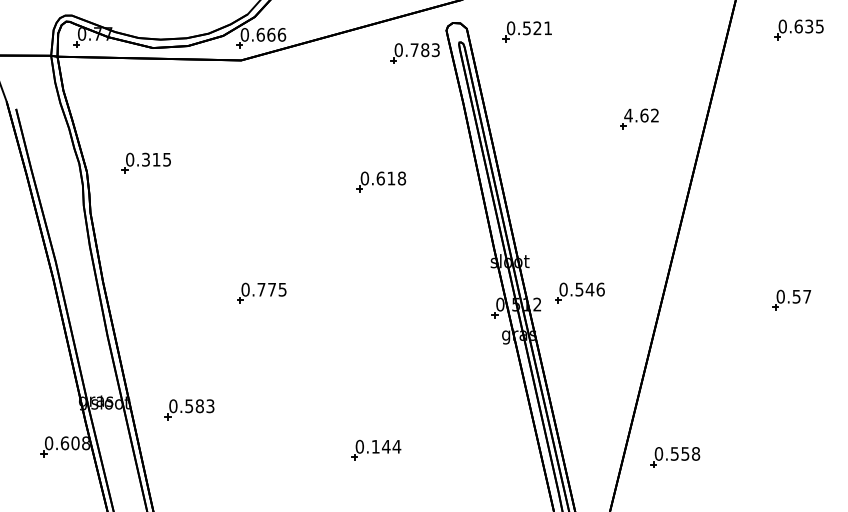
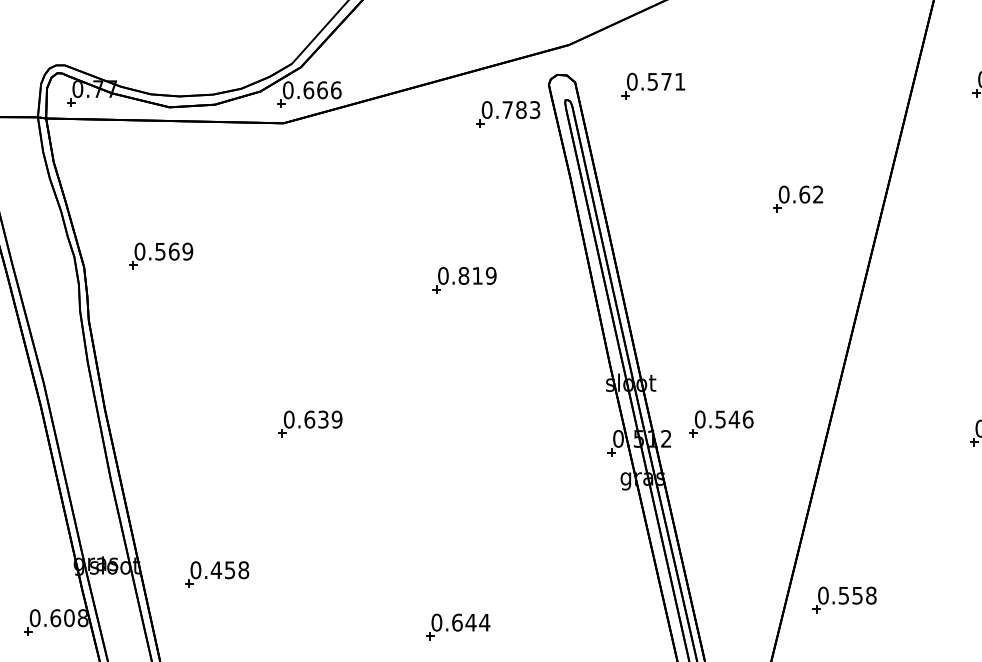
text: (537, 27) -> (666, 80), 0.521 -> 0.571
text: (628, 115) -> (784, 194), 4.62 -> 0.62
text: (156, 159) -> (174, 251), 0.315 -> 0.569
text: (391, 178) -> (477, 275), 0.618 -> 0.819
text: (271, 289) -> (322, 419), 0.775 -> 0.639
text: (199, 406) -> (229, 570), 0.583 -> 0.458
text: (375, 446) -> (457, 622), 0.144 -> 0.644
part: (675, 457) -> (844, 600), moved

